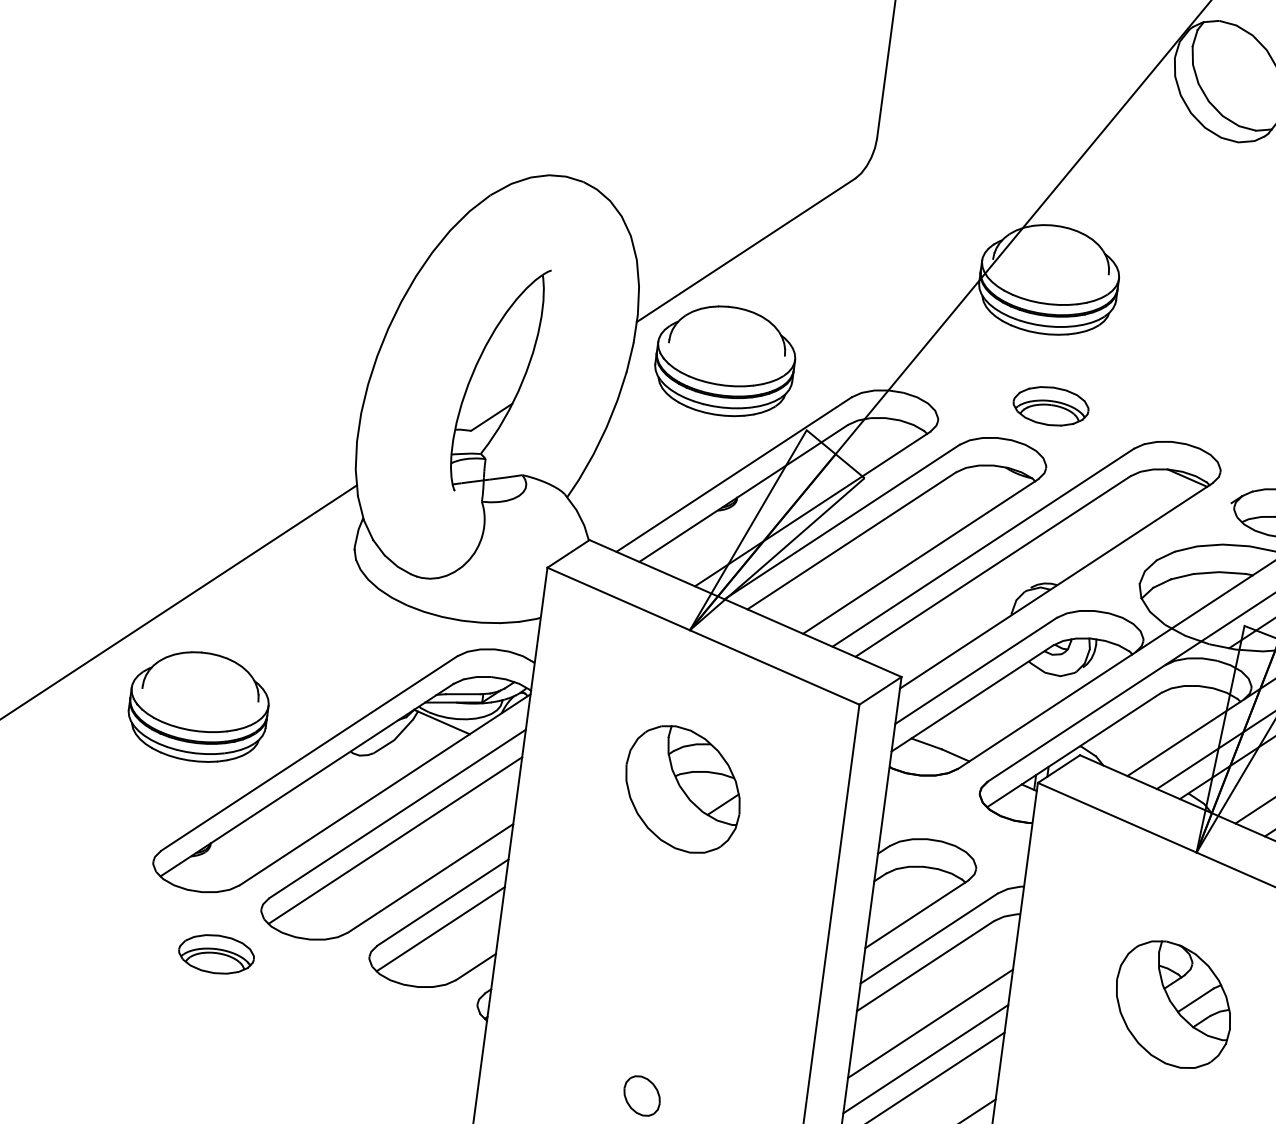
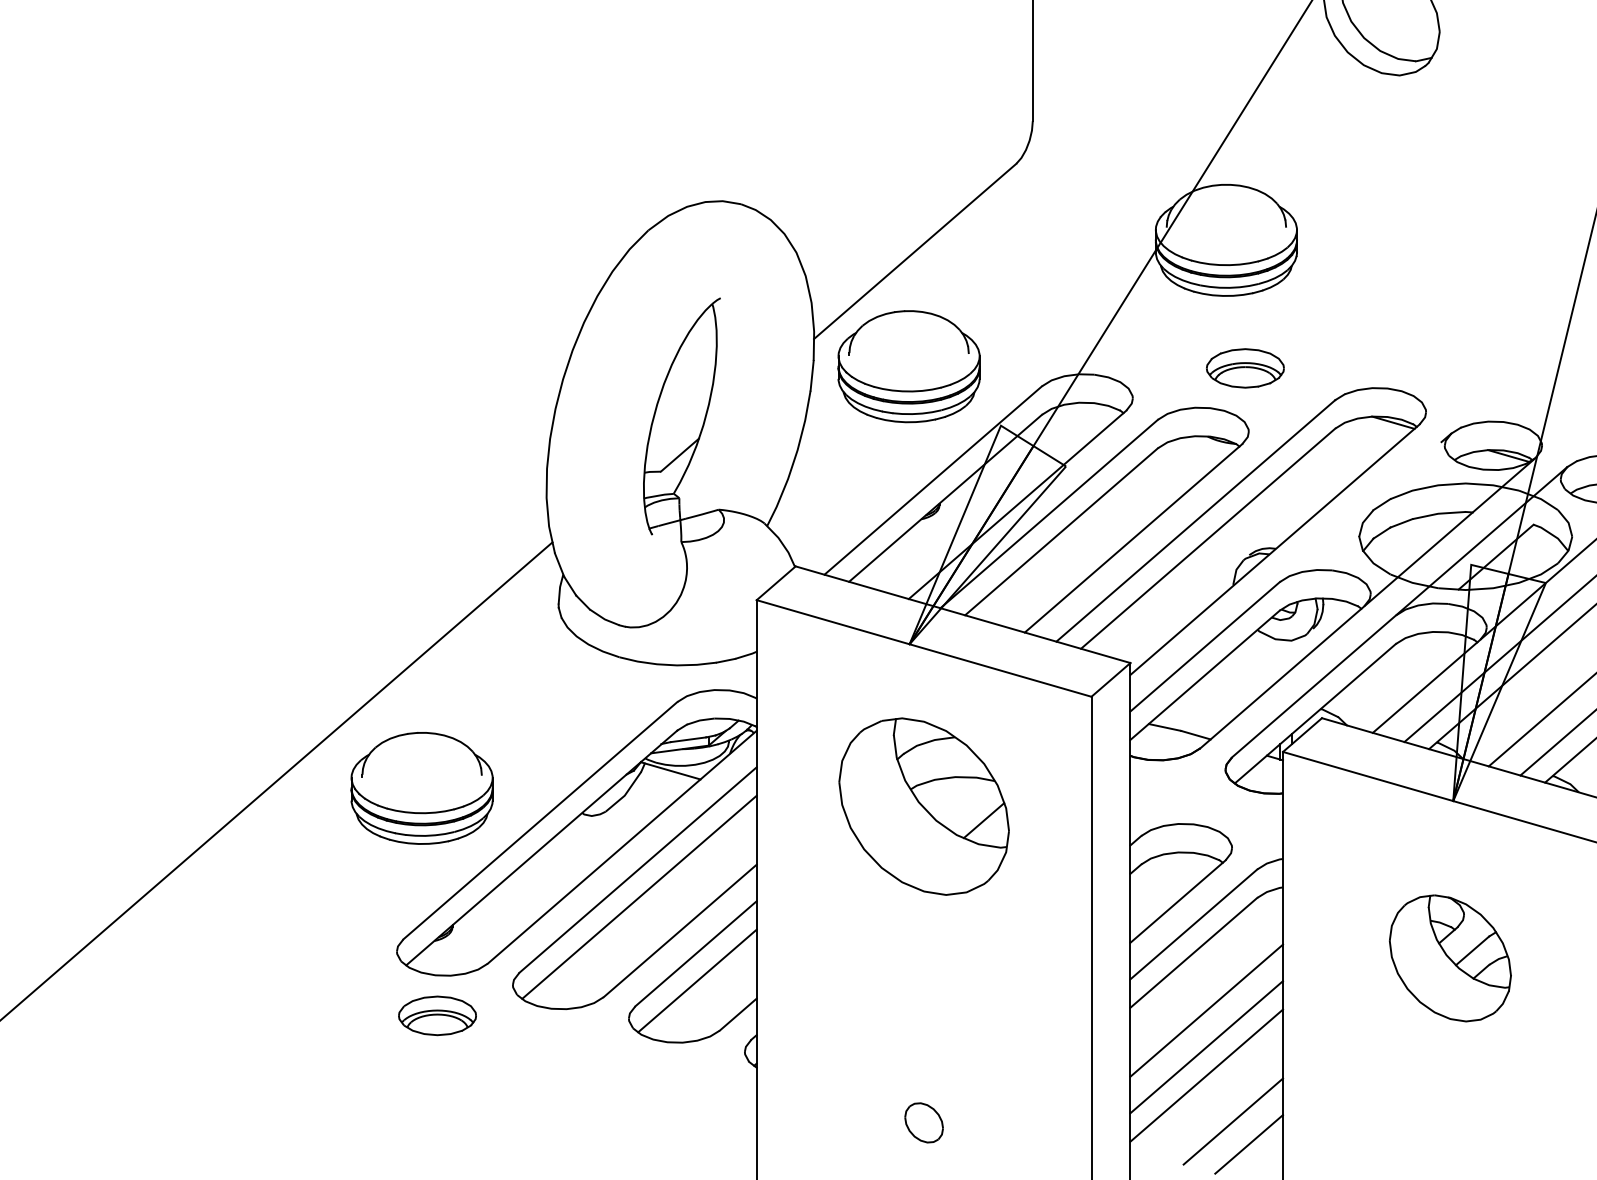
part: (682, 789) -> (923, 806), size x1.4
part: (216, 954) -> (437, 1015), moved

